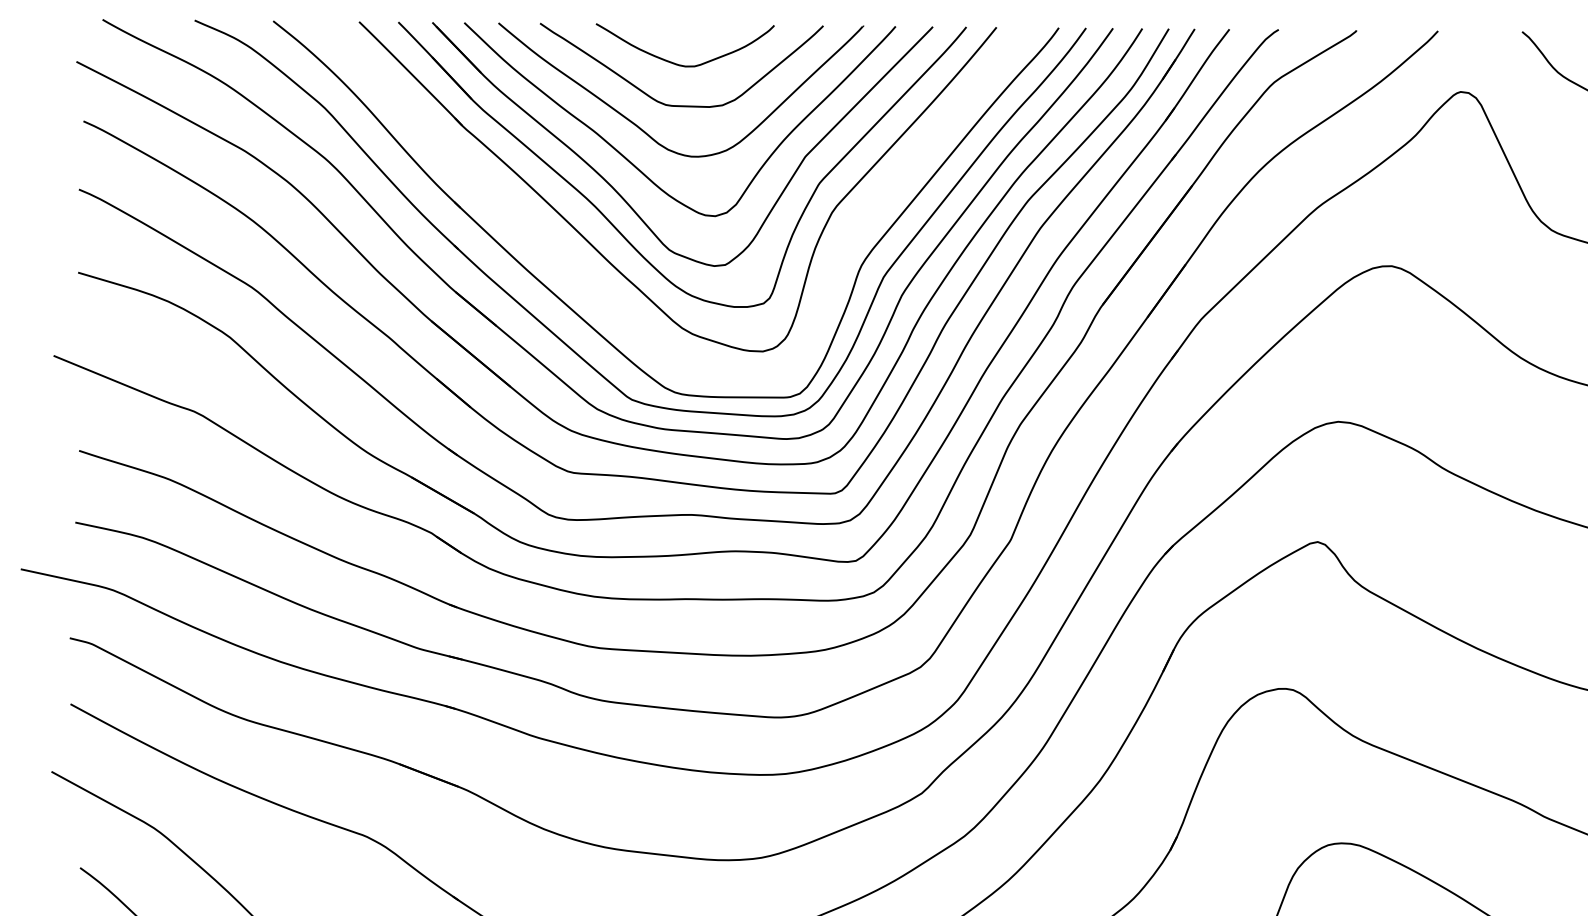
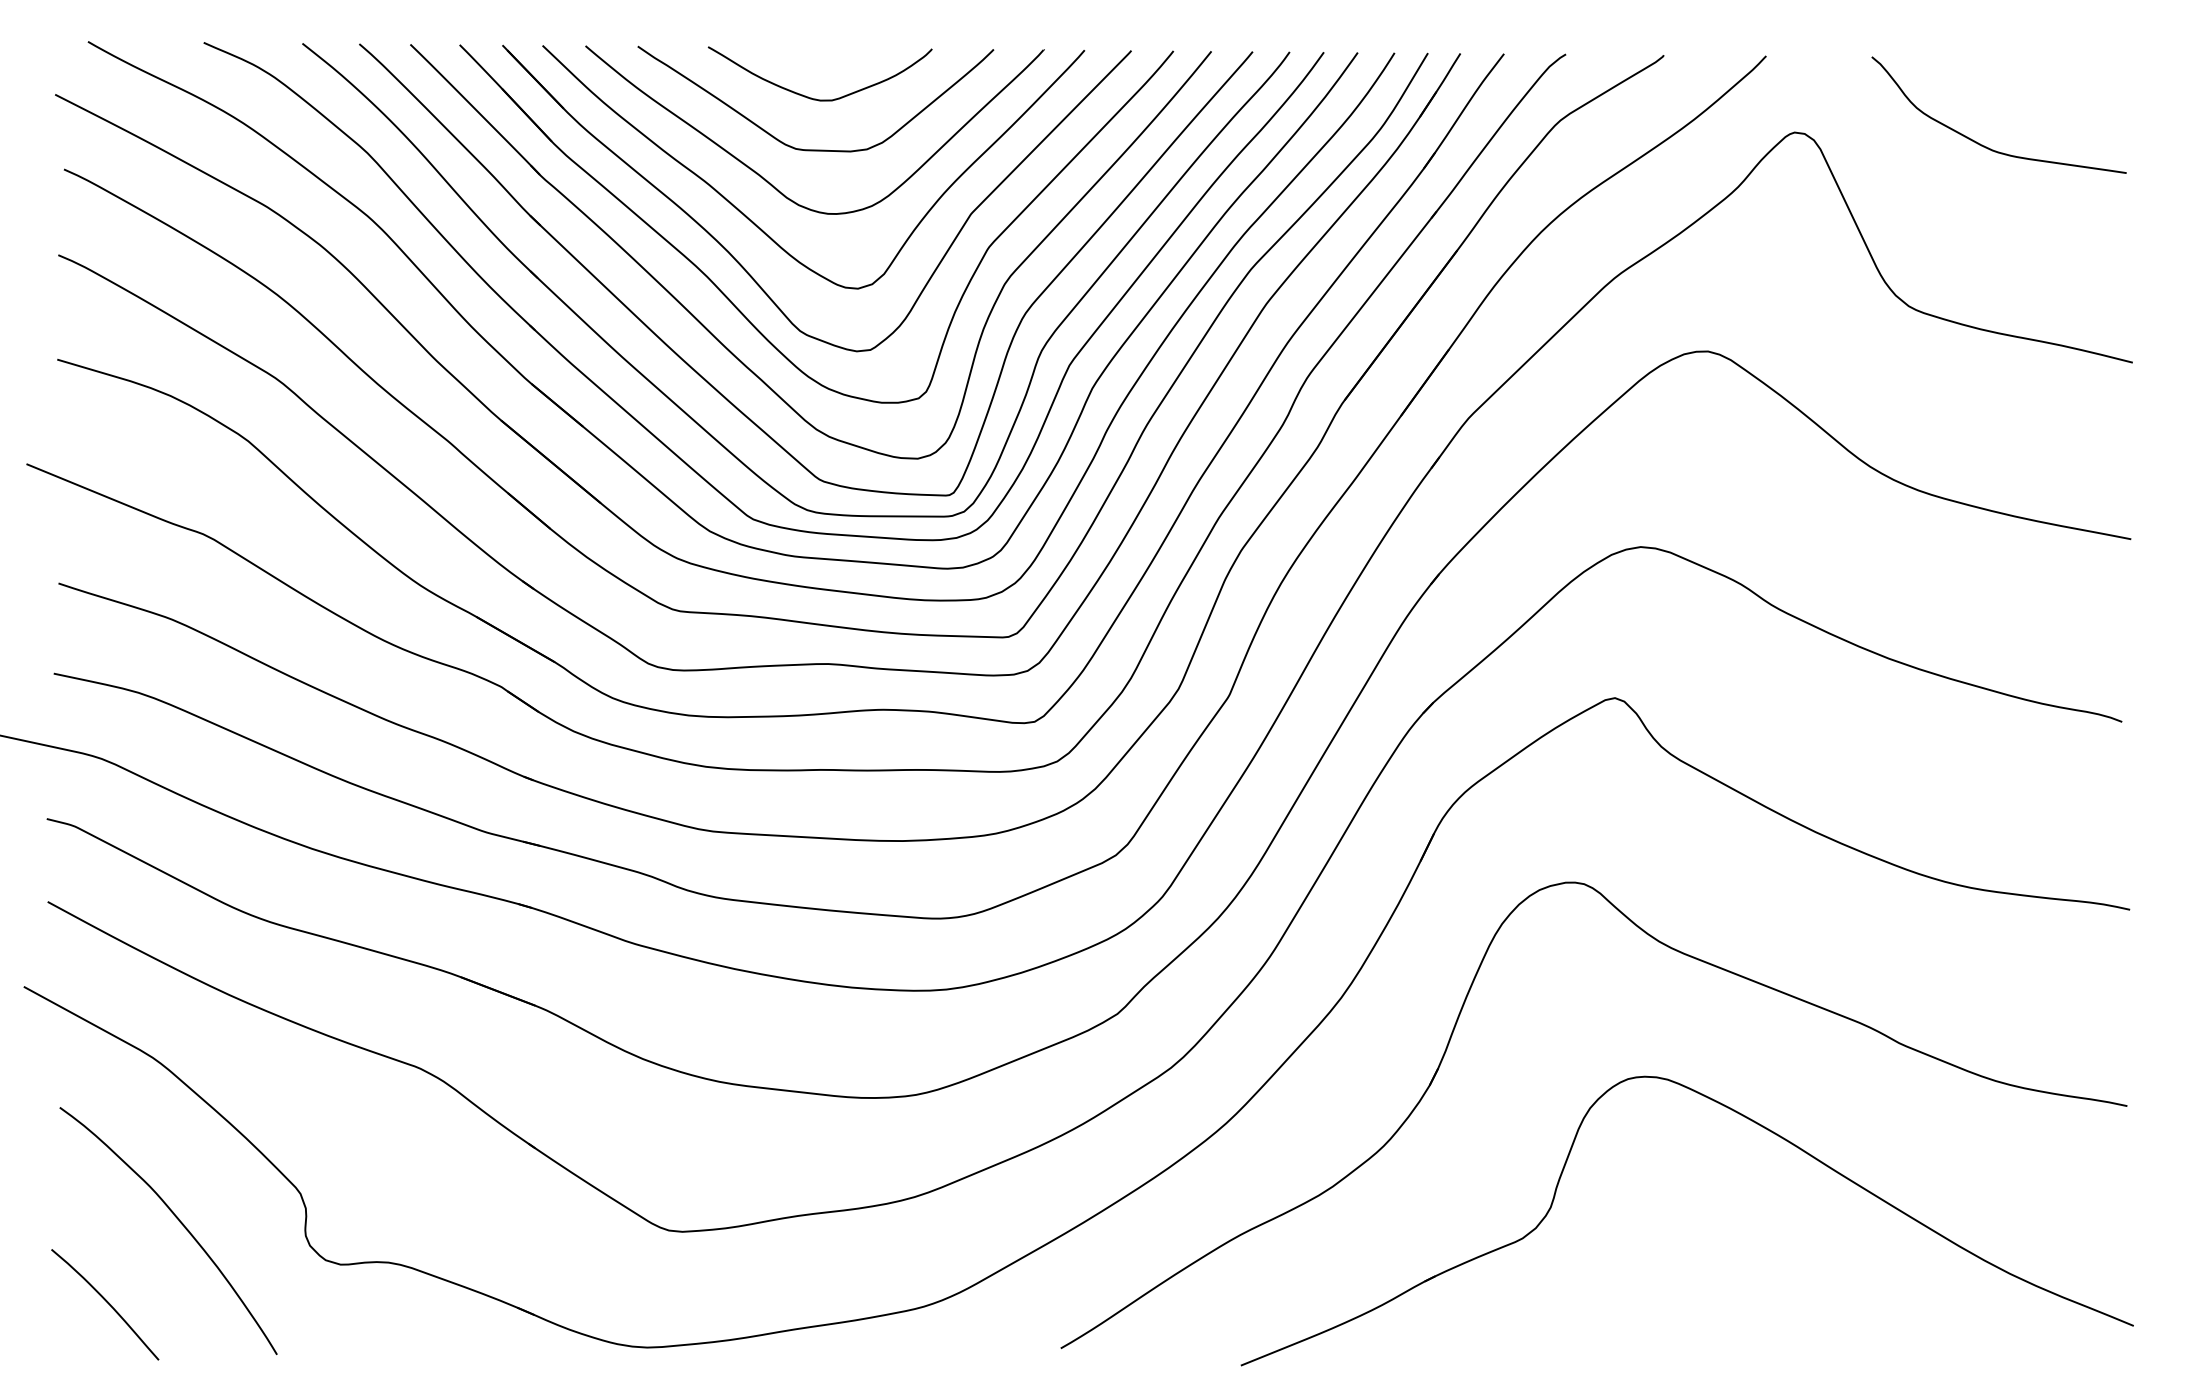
part: (593, 287) -> (705, 378), added

